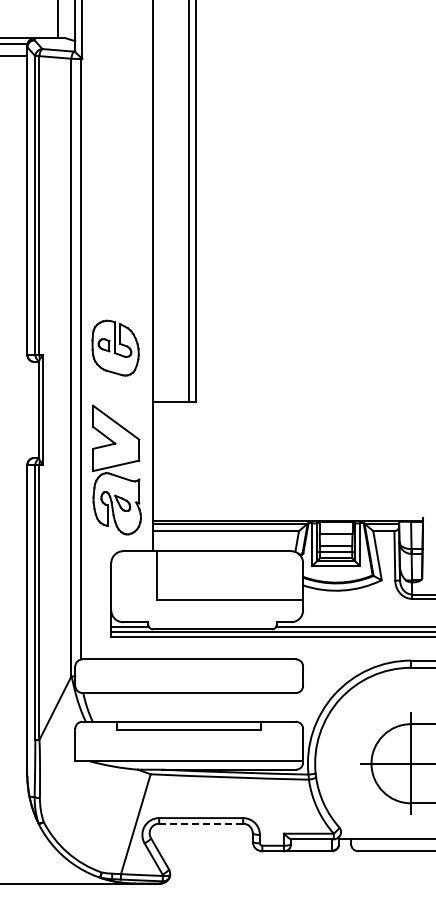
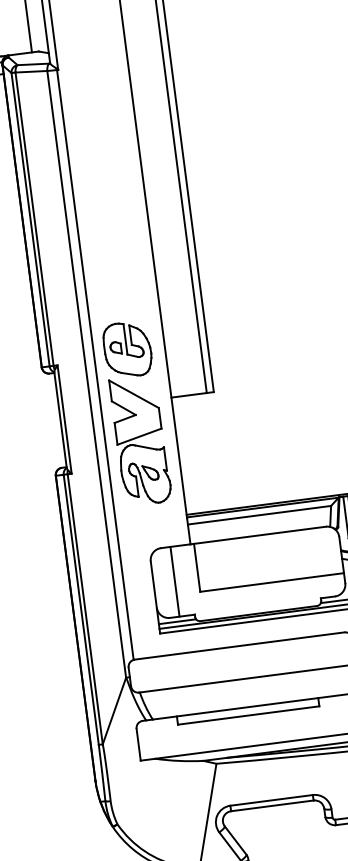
part: (116, 469) -> (140, 440), moved
line: (132, 586) -> (174, 581), added
line: (201, 823) -> (272, 805), dashed -> solid

